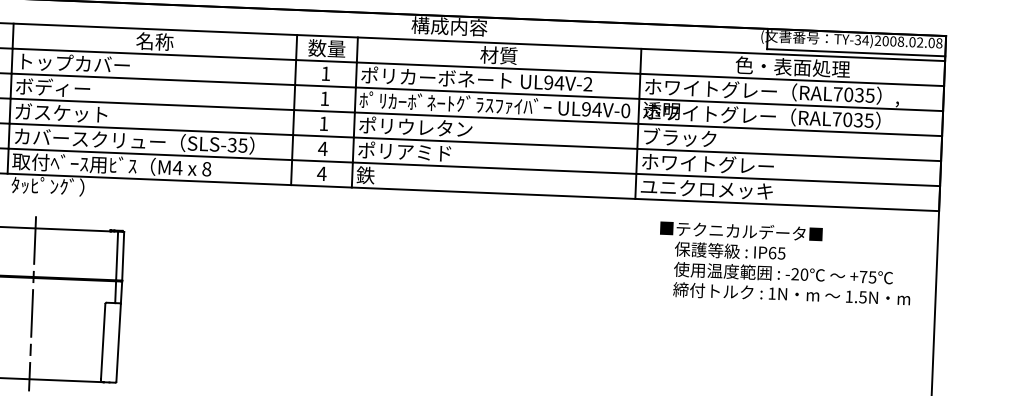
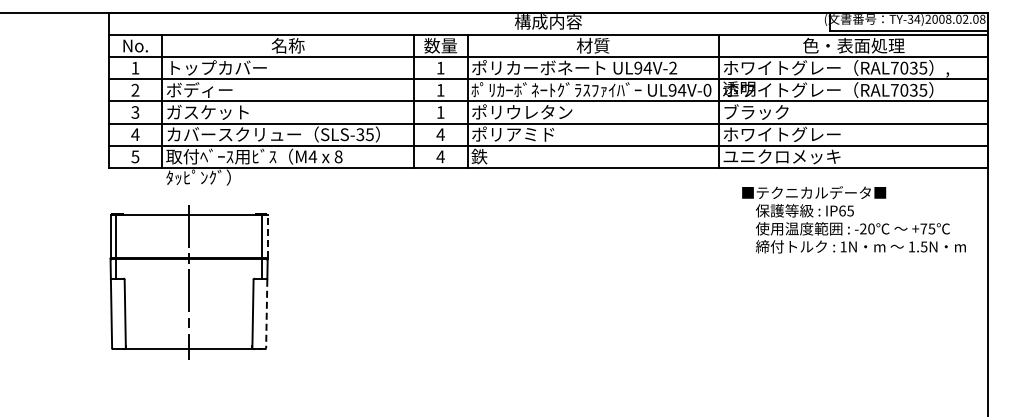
line: (122, 255) -> (267, 236), solid -> dashed
line: (118, 343) -> (266, 314), solid -> dashed

